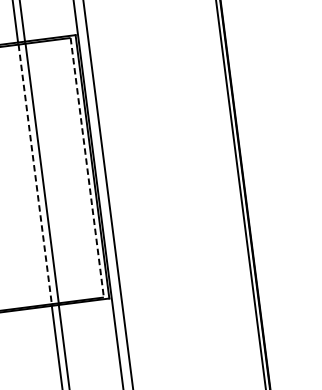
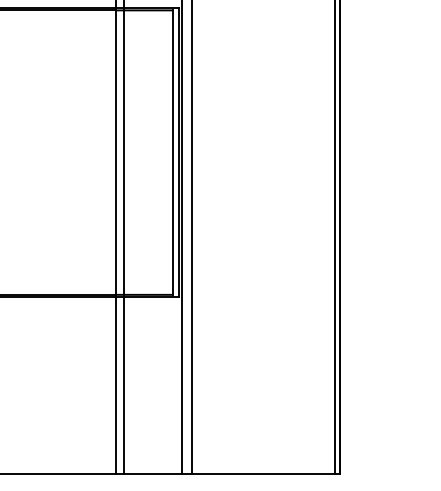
line: (87, 168) -> (173, 153), dashed -> solid
line: (35, 175) -> (116, 153), dashed -> solid

